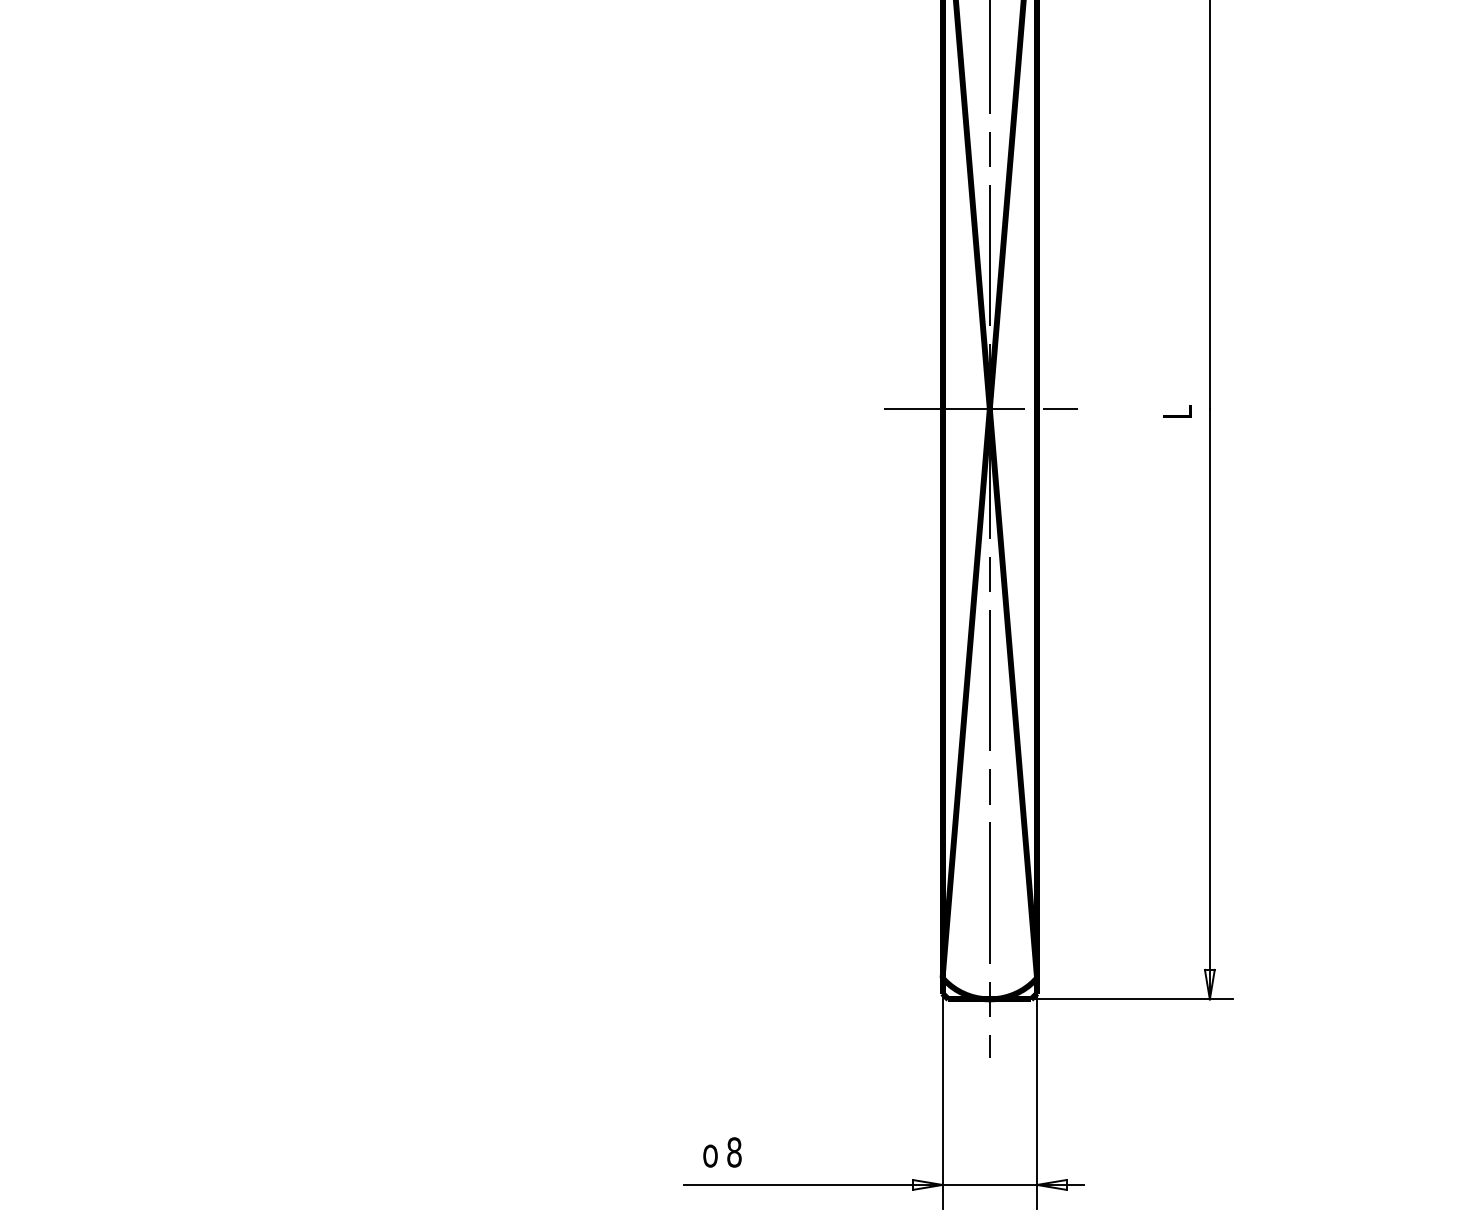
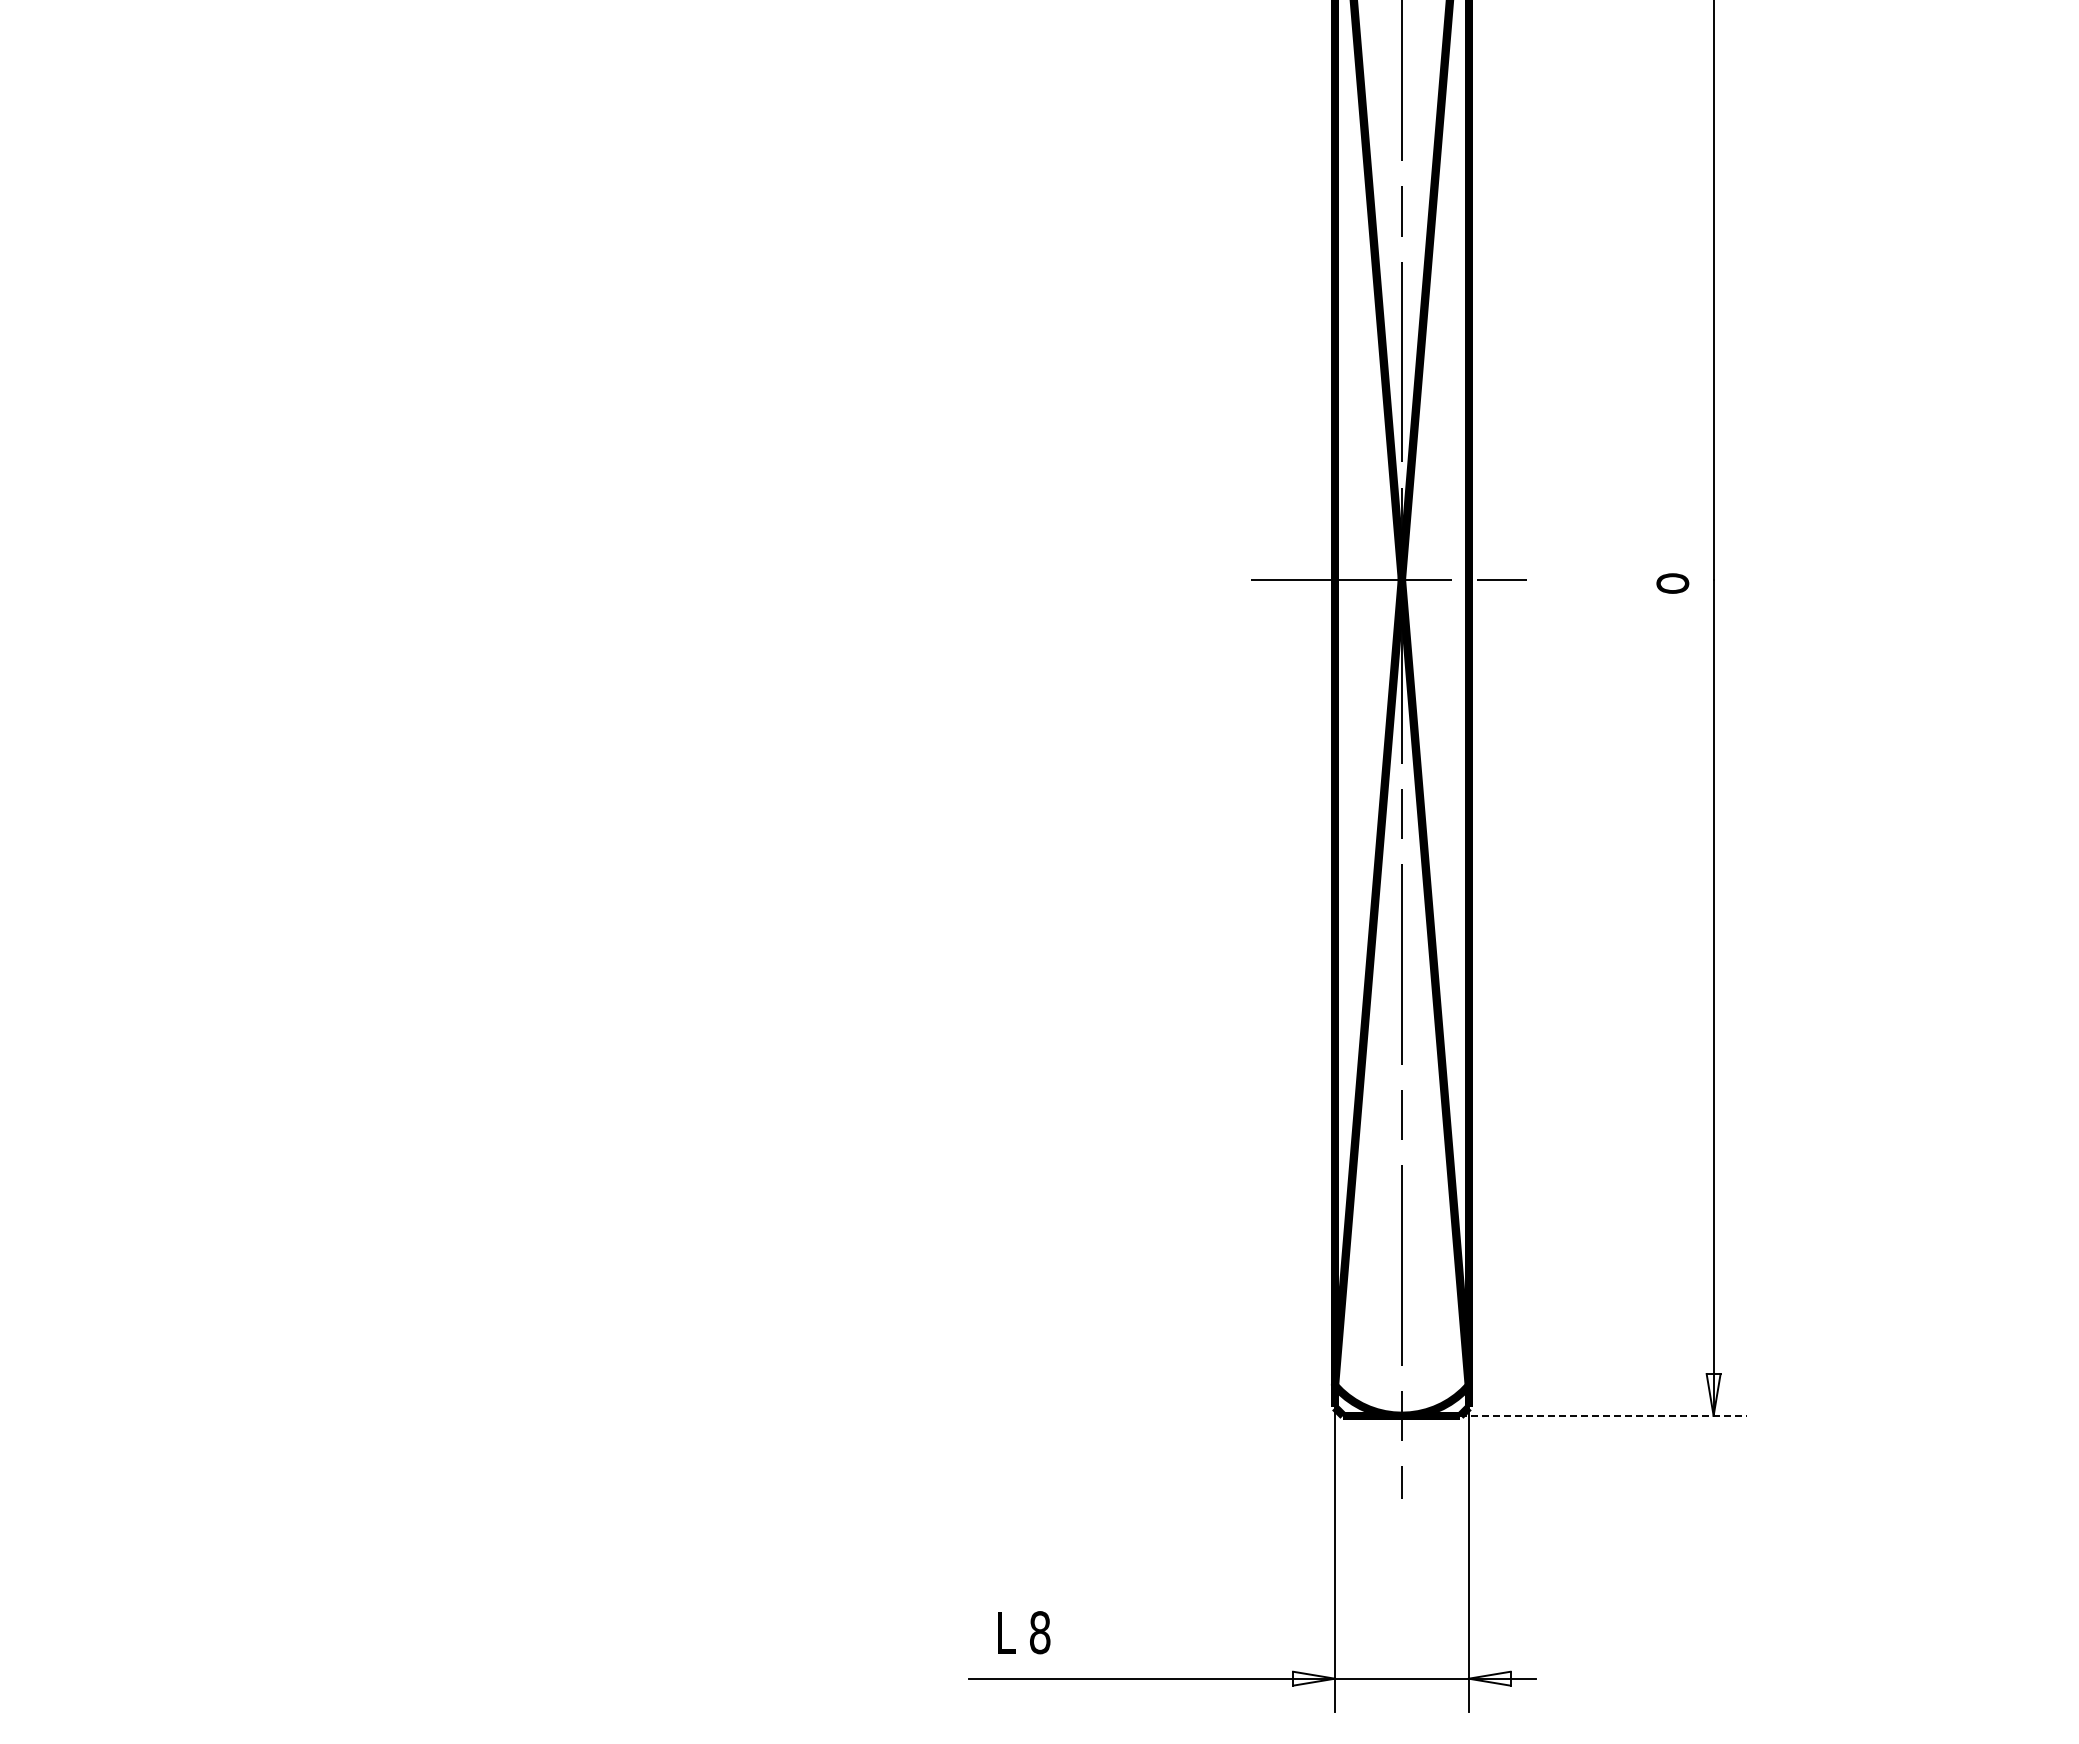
text: (1178, 411) -> (1668, 583), L -> o
line: (1132, 999) -> (1604, 1415), solid -> dashed
text: (710, 1153) -> (1006, 1633), o -> L

